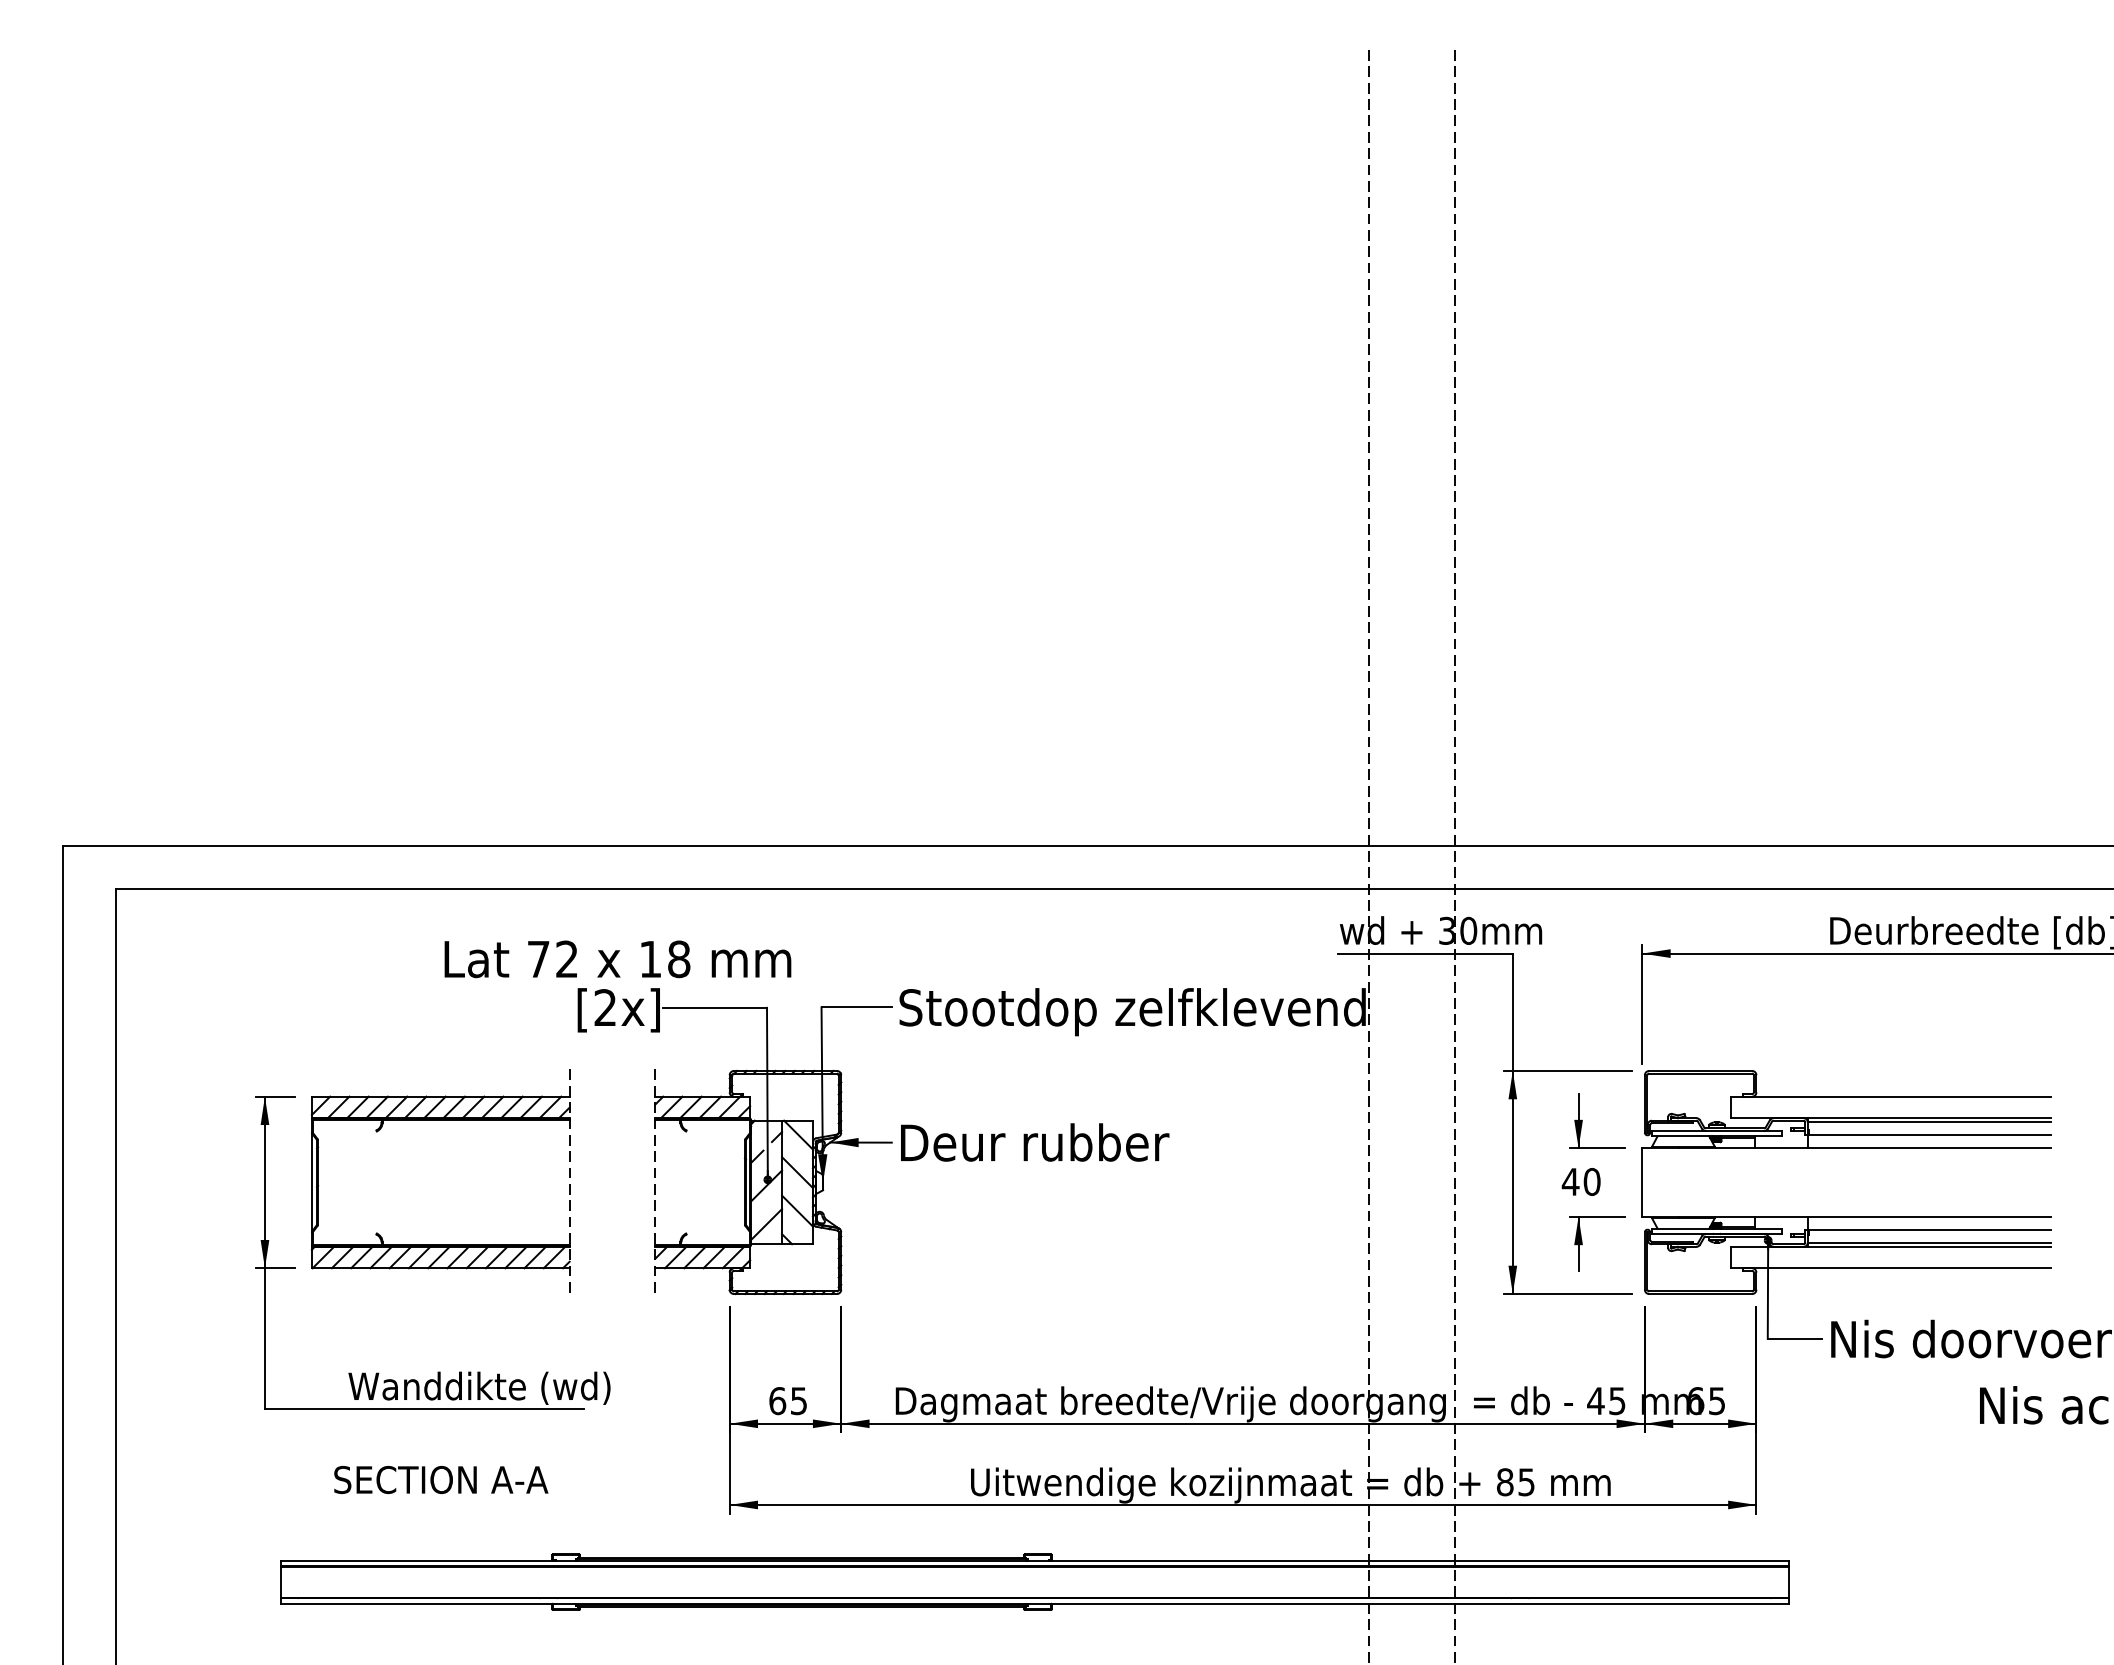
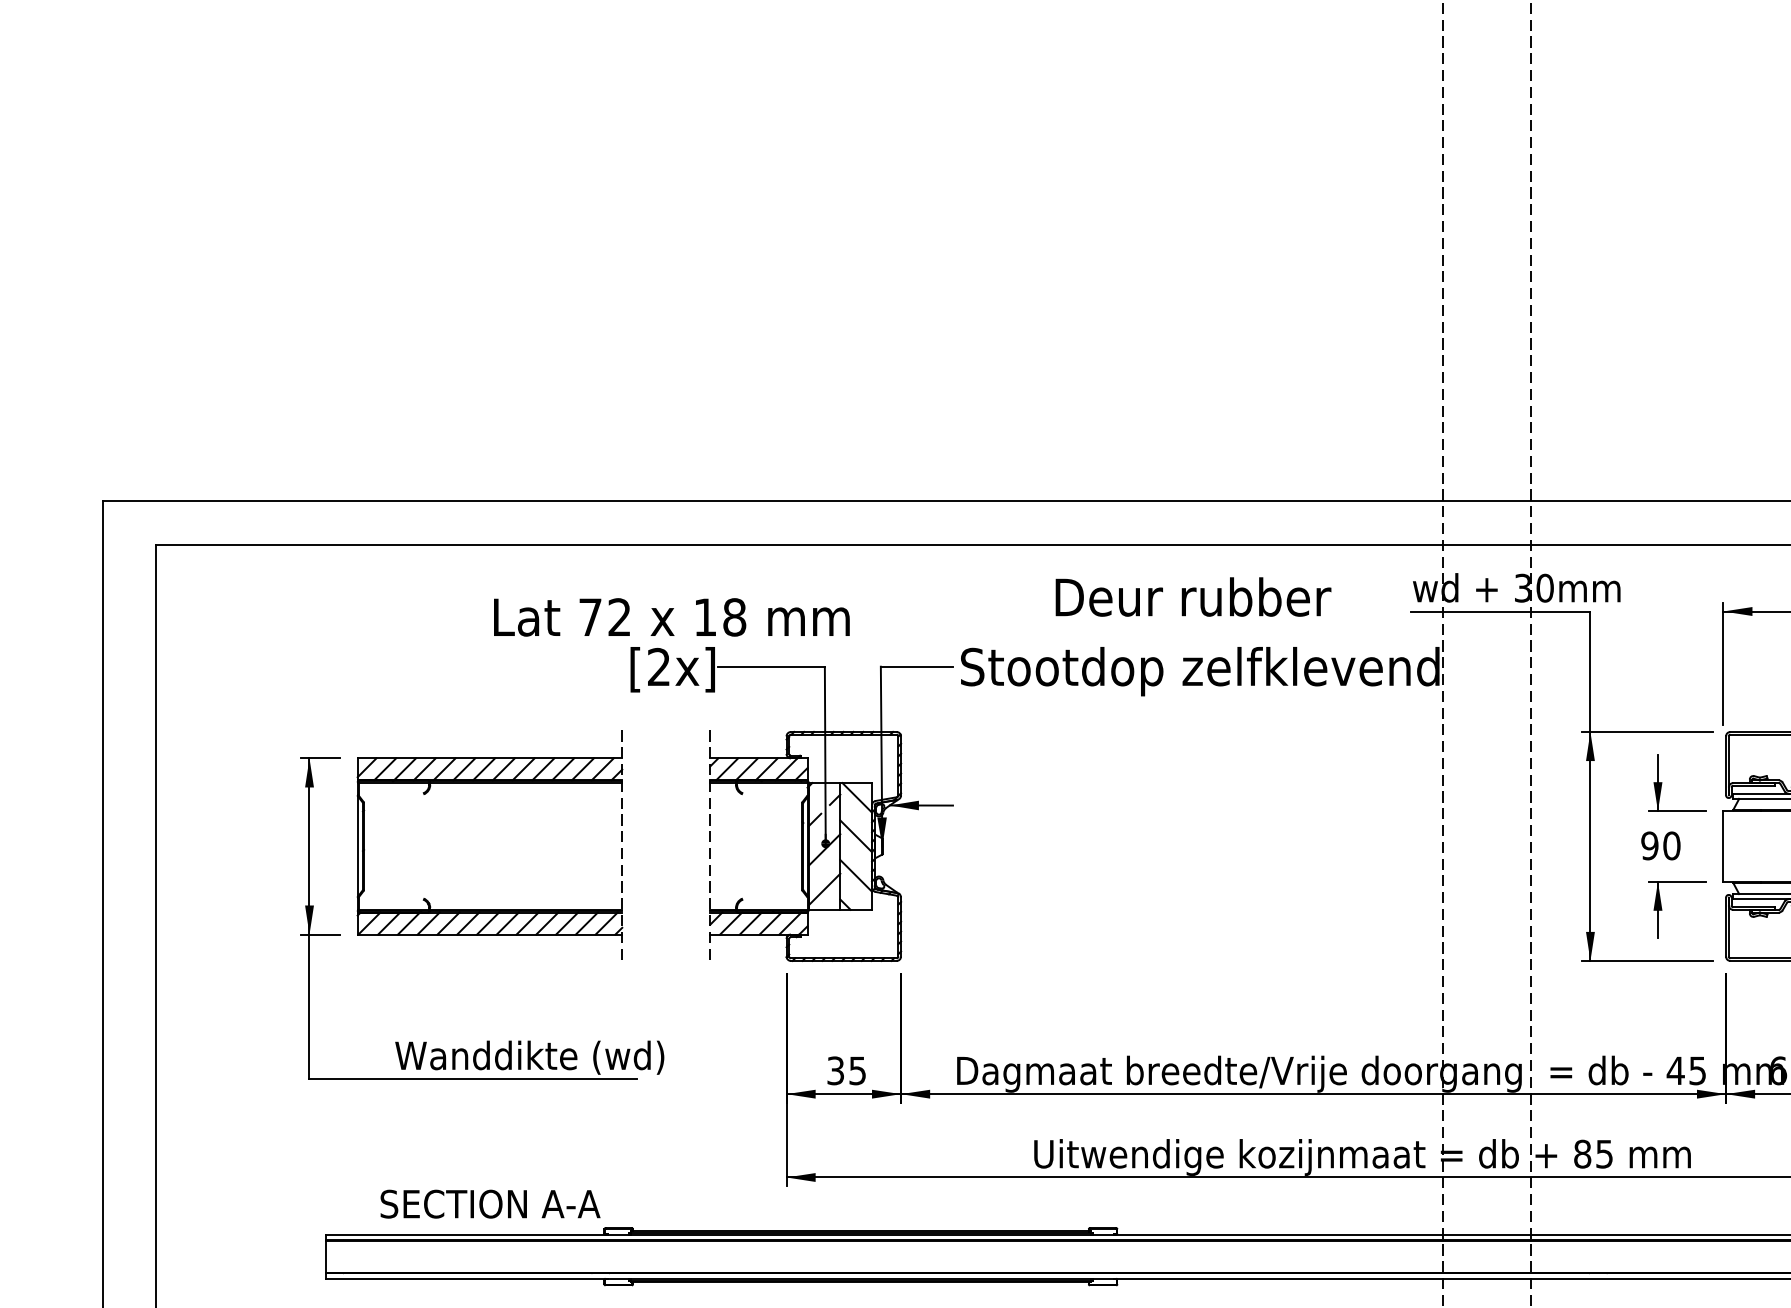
text: (1035, 1142) -> (1193, 597), moved
text: (1570, 1181) -> (1649, 845), 40 -> 90
text: (777, 1401) -> (835, 1071), 65 -> 35
text: (441, 1479) -> (490, 1203), moved

